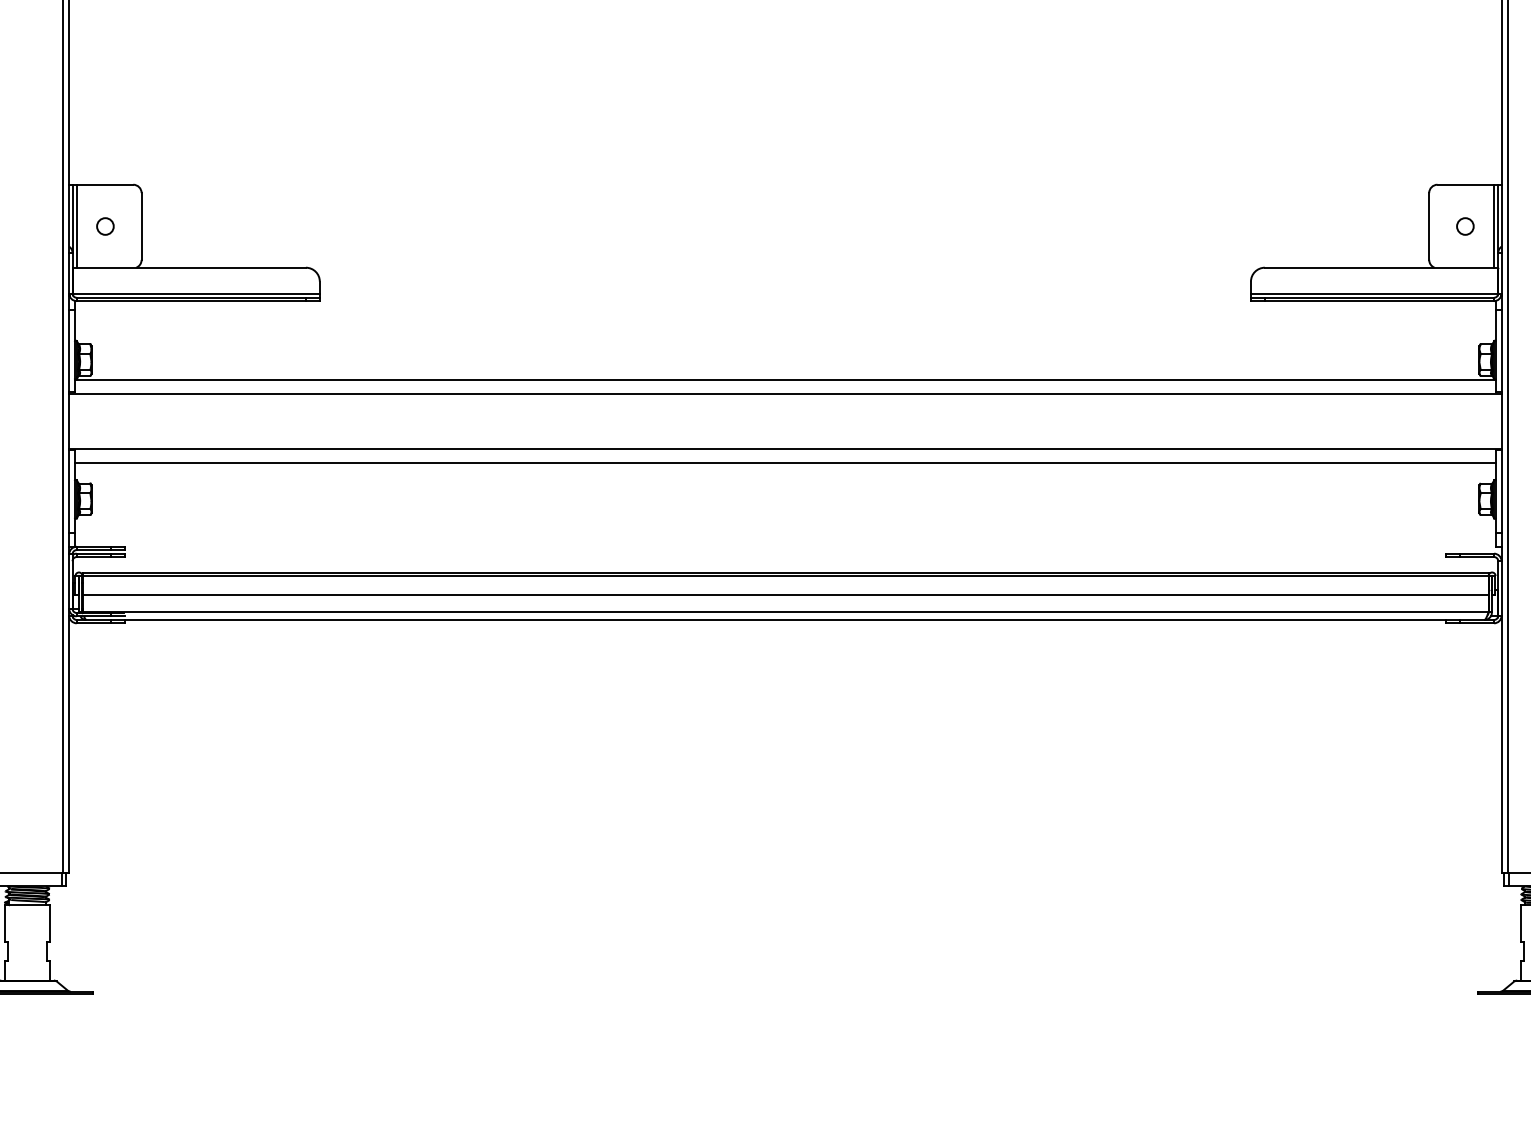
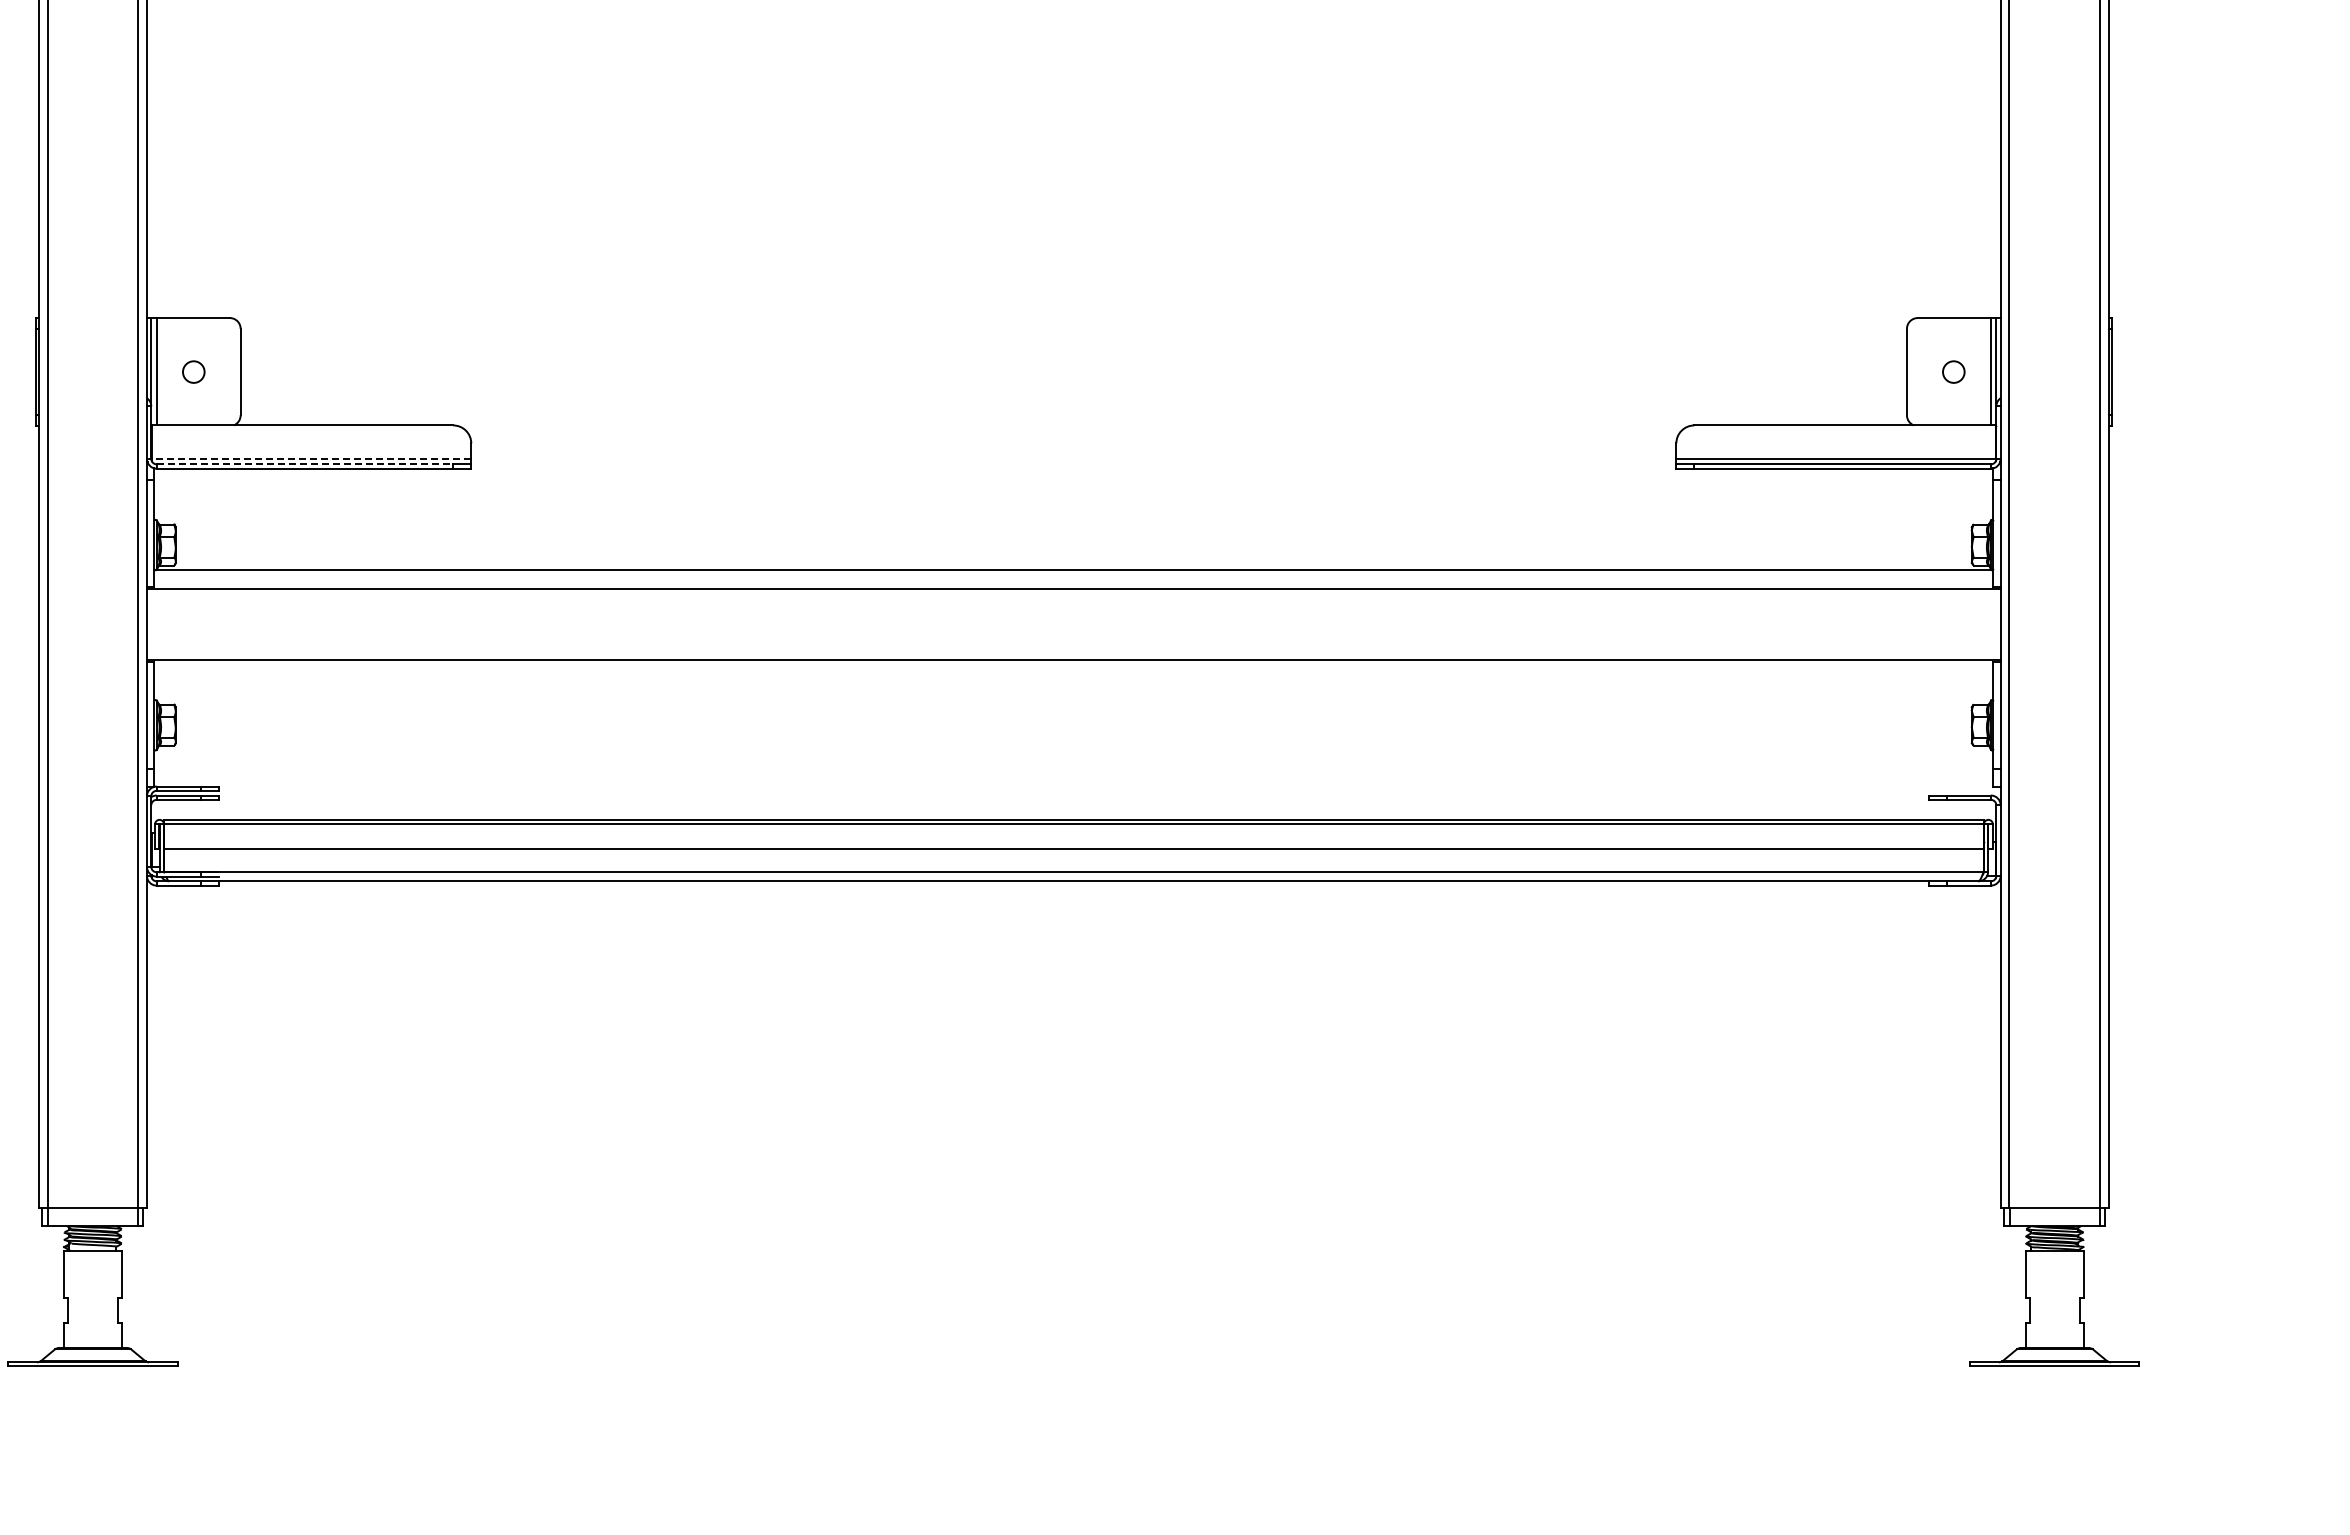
line: (196, 293) -> (311, 458), solid -> dashed
line: (191, 297) -> (305, 464), solid -> dashed
line: (785, 463) -> (1073, 678), removed

